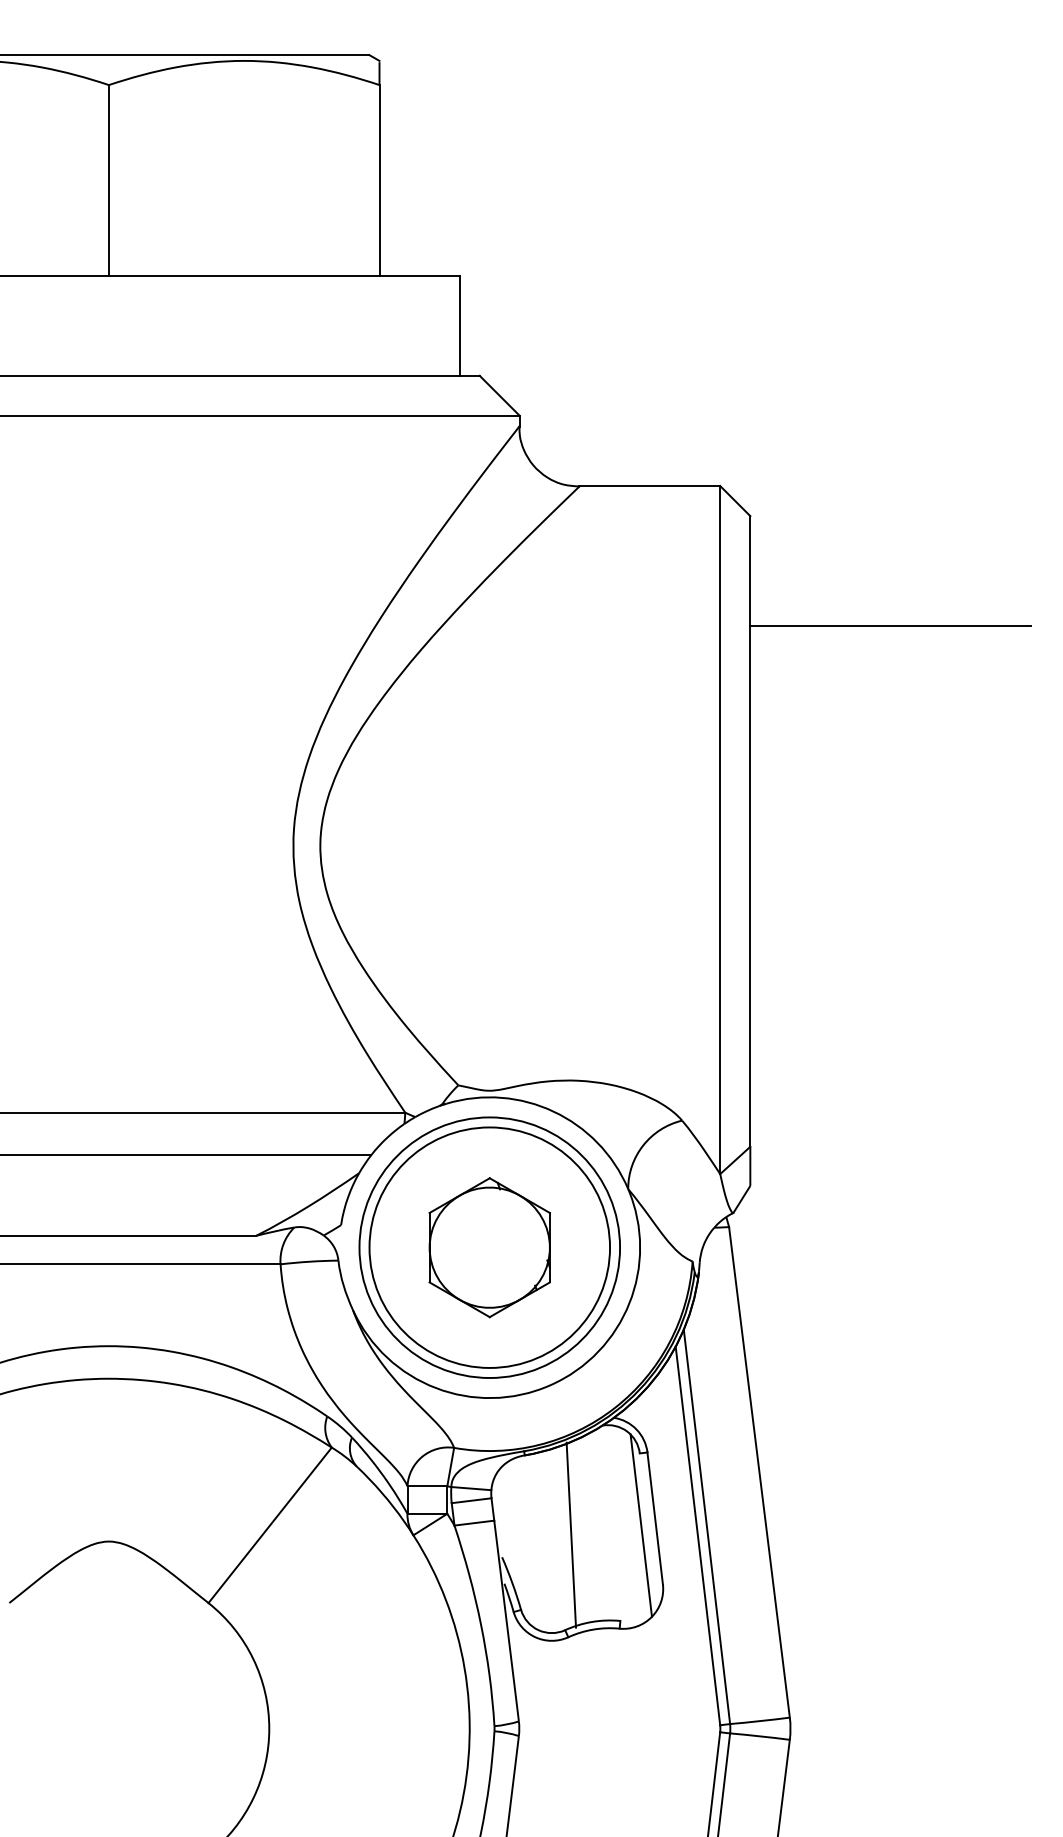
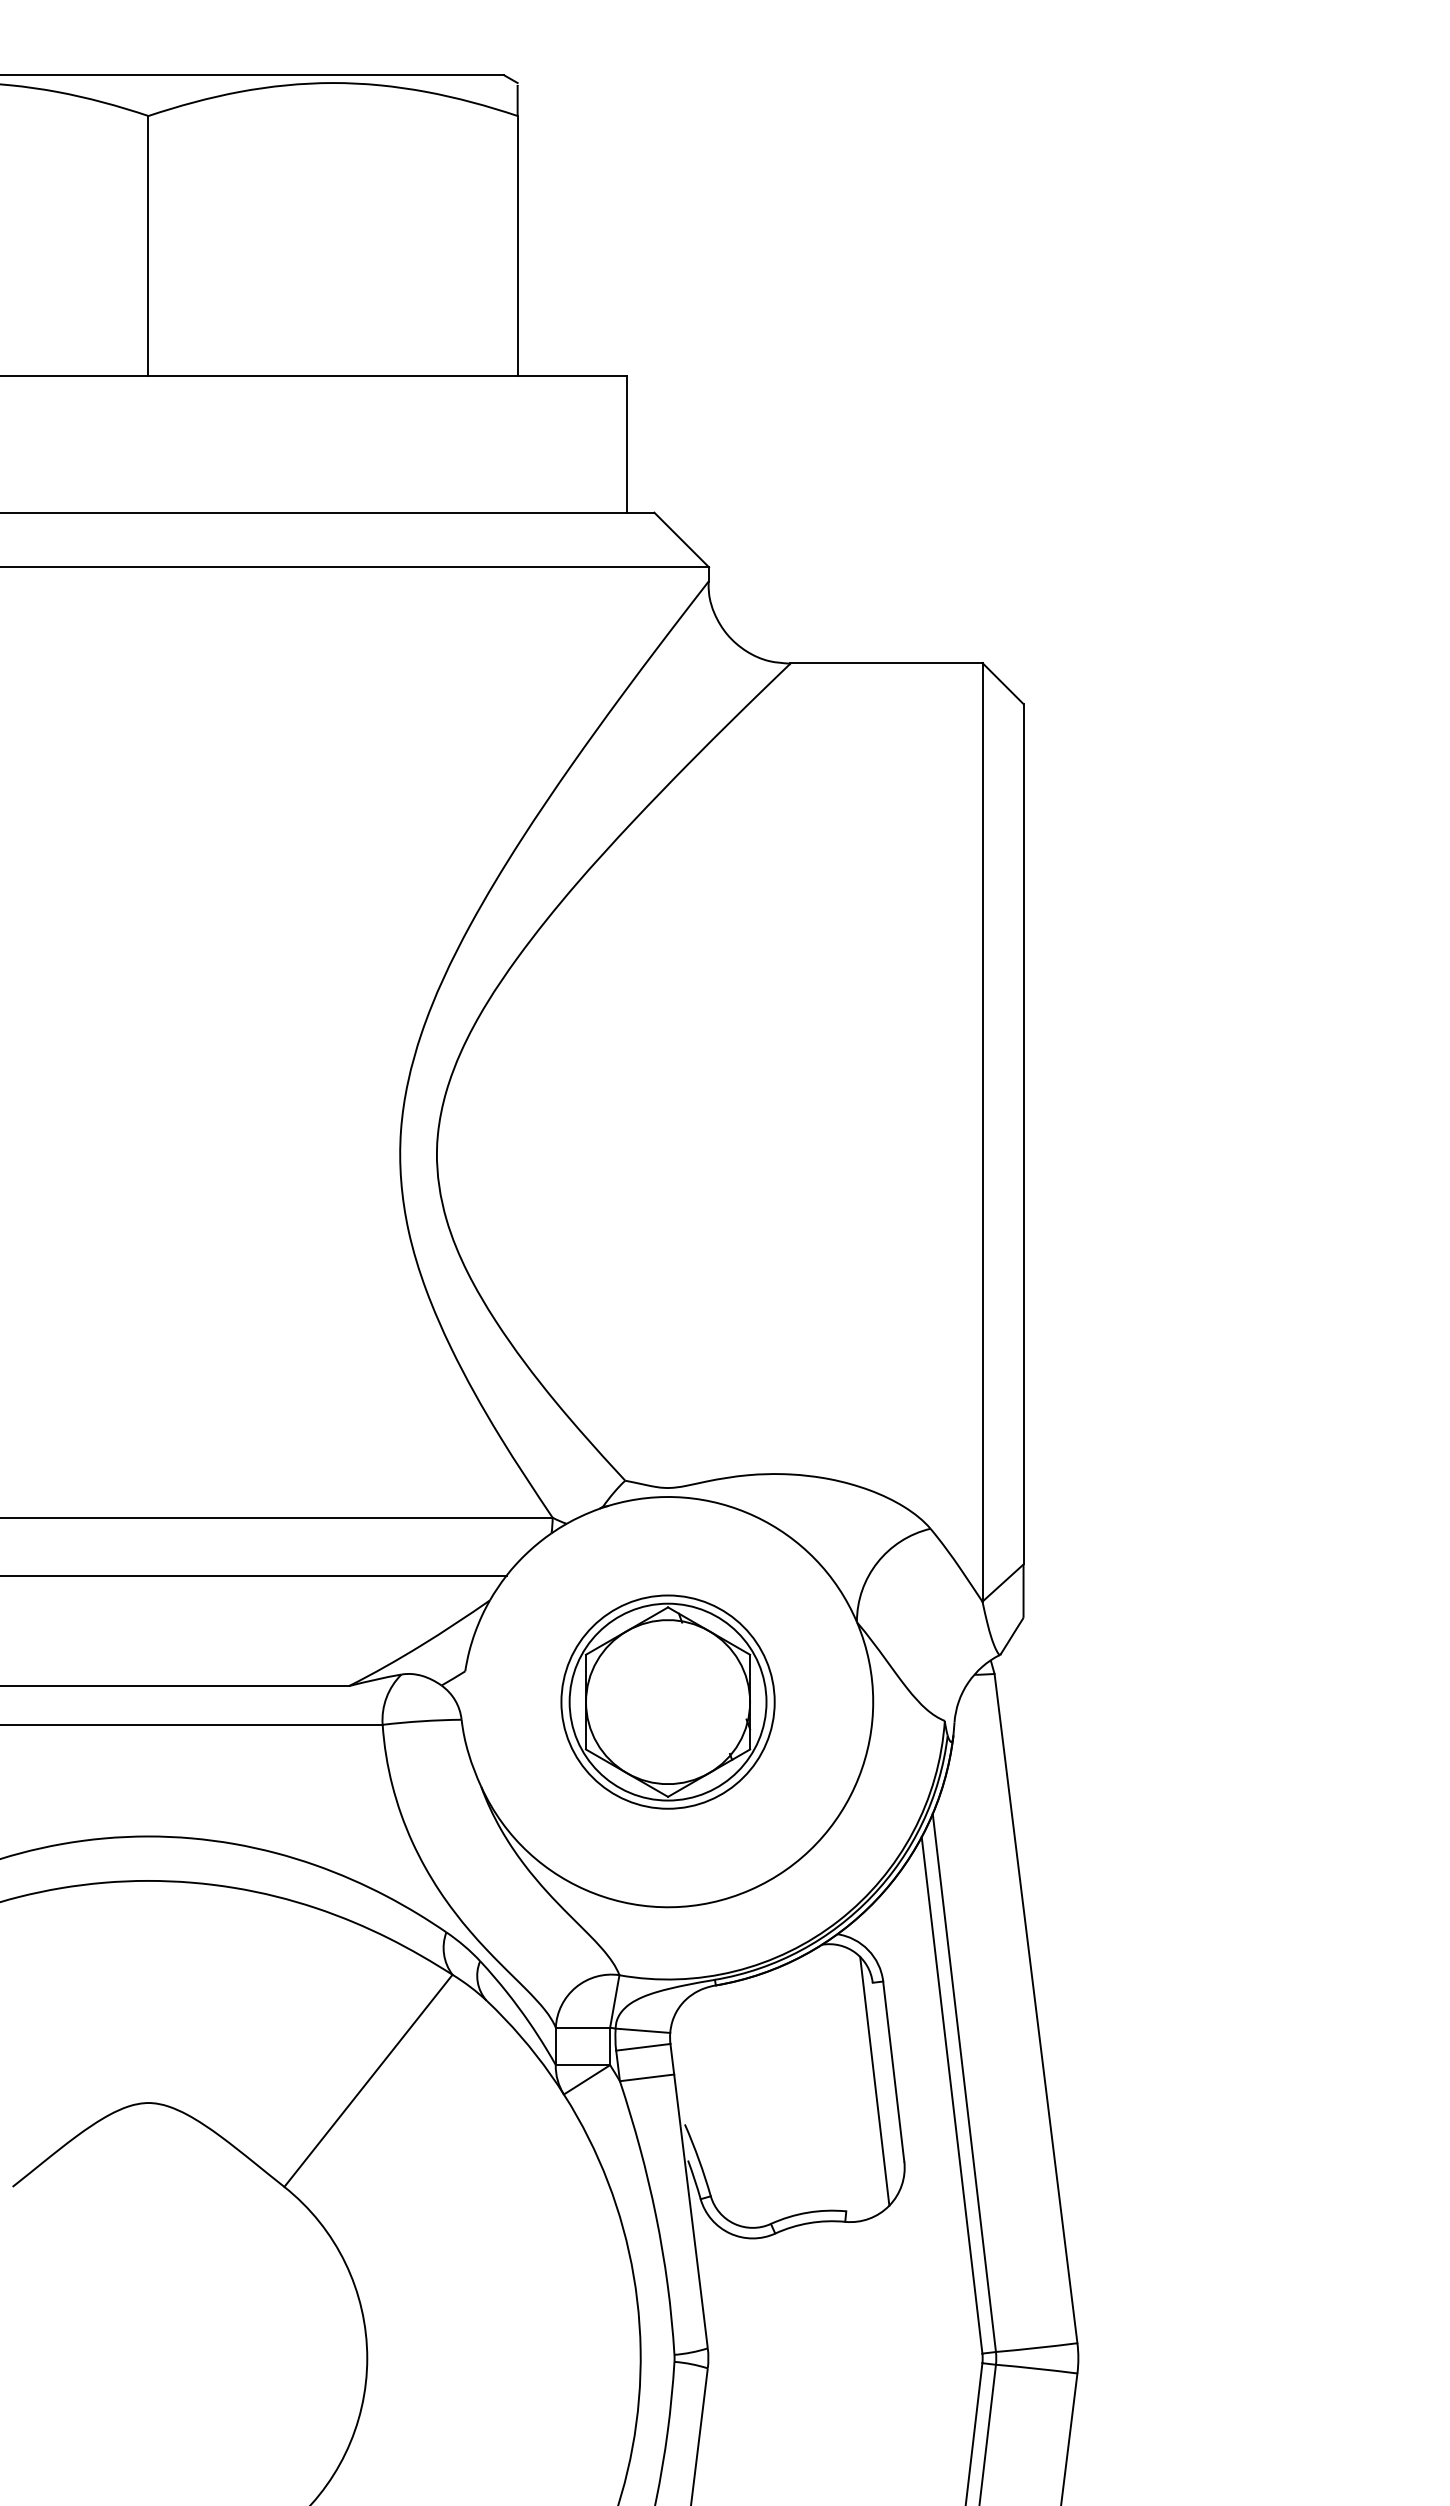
line: (890, 626) -> (1214, 854), removed
circle: (489, 1247) -> (667, 1701), size x0.6
circle: (490, 1247) -> (668, 1702), size x0.6
line: (570, 1535) -> (778, 2094), removed

